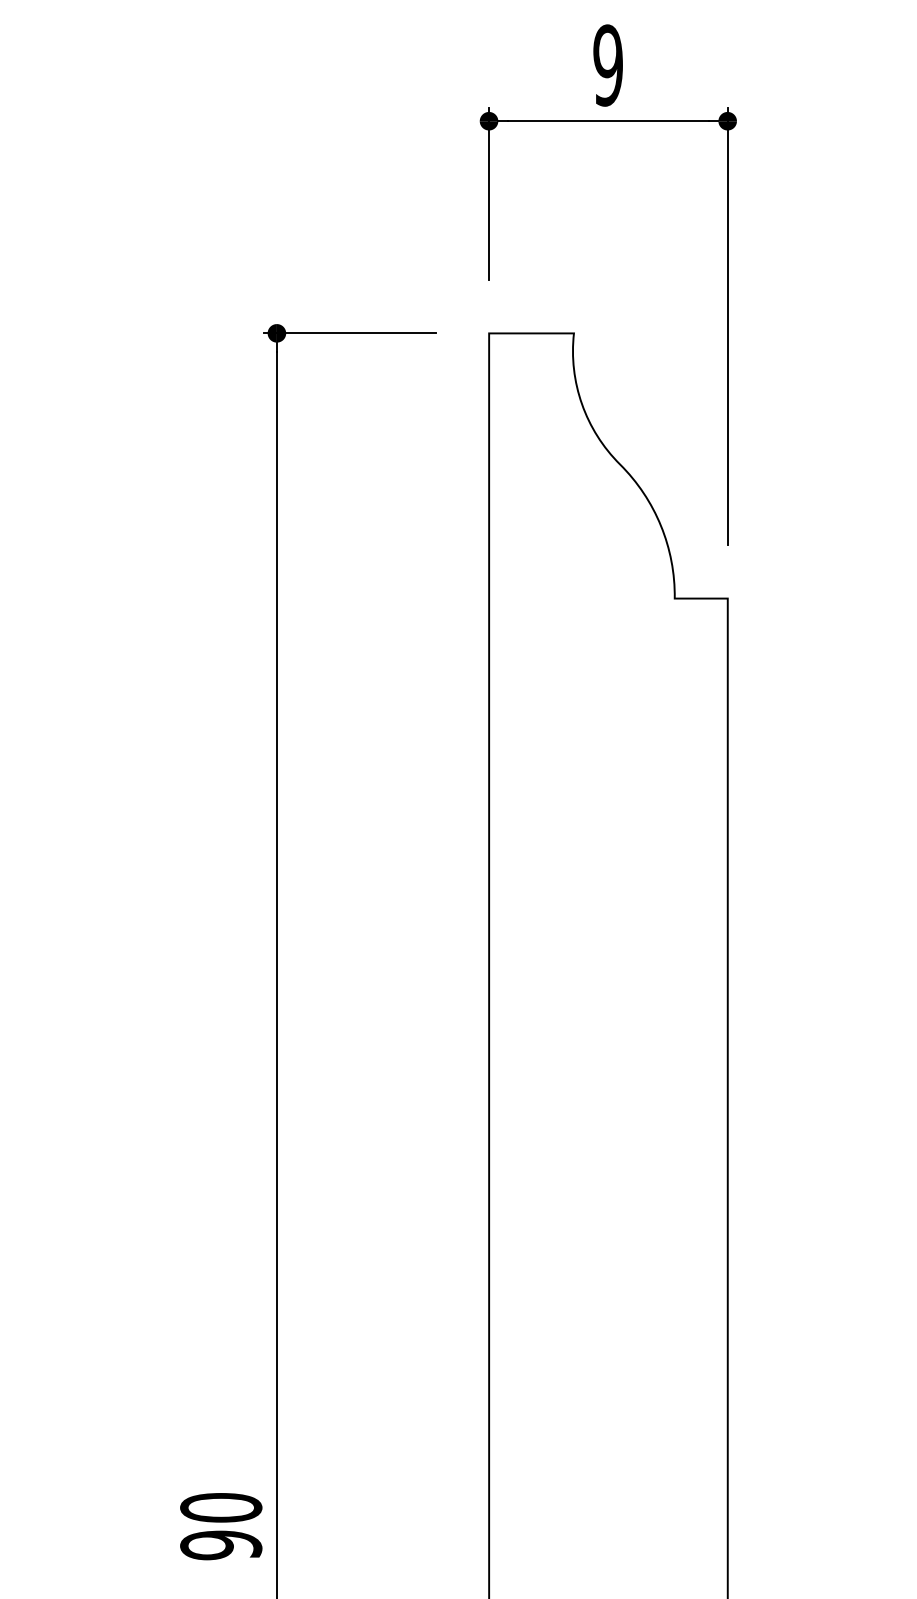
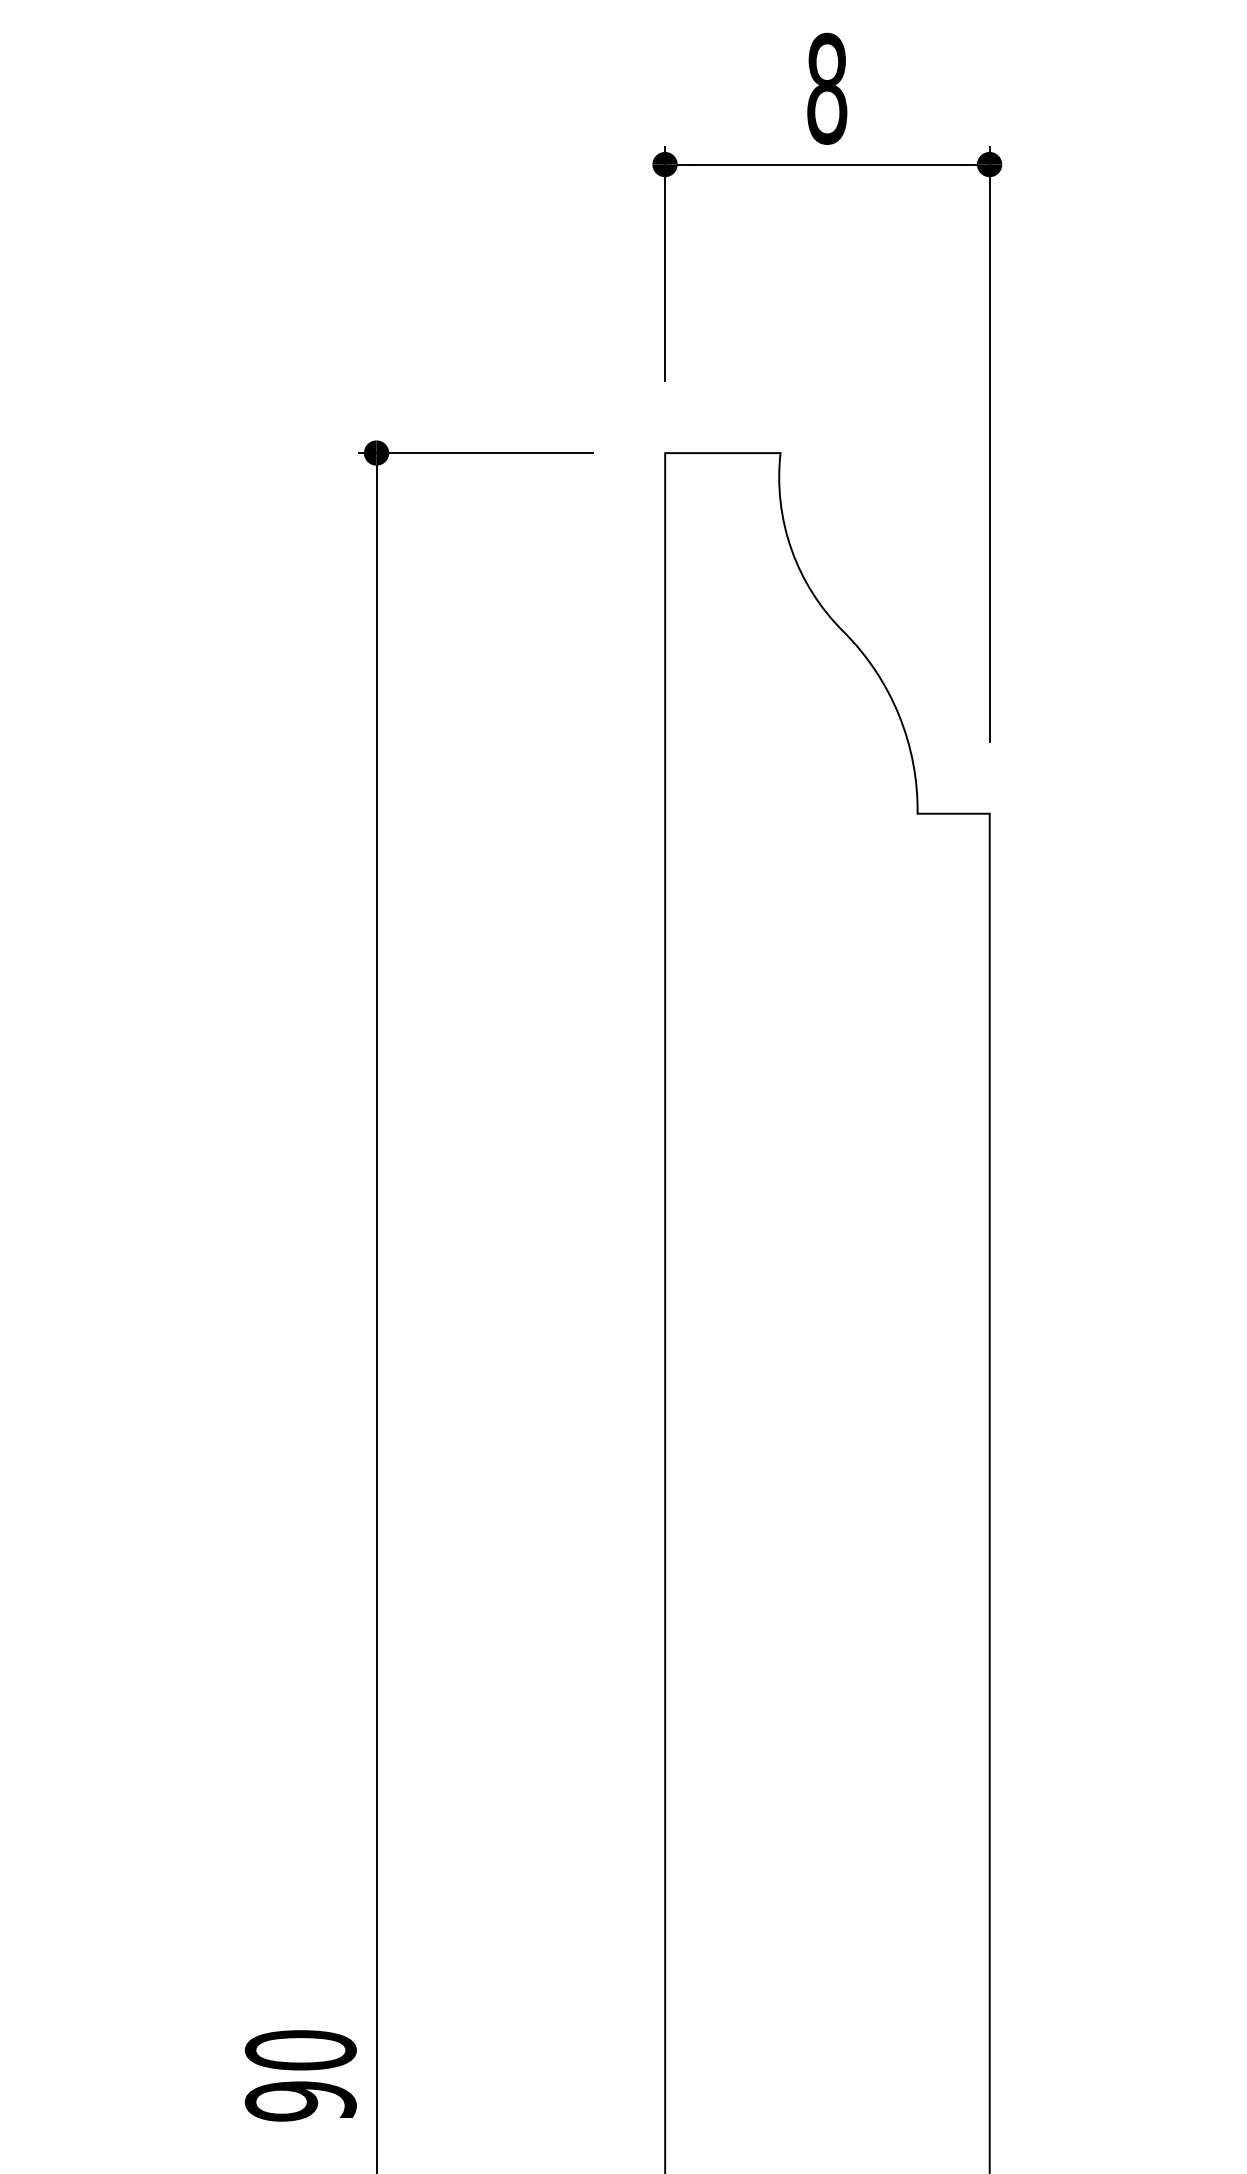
text: (607, 65) -> (826, 88), 9 -> 8

